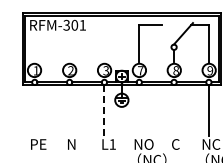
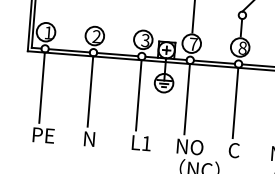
line: (34, 110) -> (41, 87), added
line: (69, 110) -> (90, 91), added
line: (104, 110) -> (138, 95), dashed -> solid
line: (139, 110) -> (187, 99), added
line: (174, 110) -> (236, 103), added

